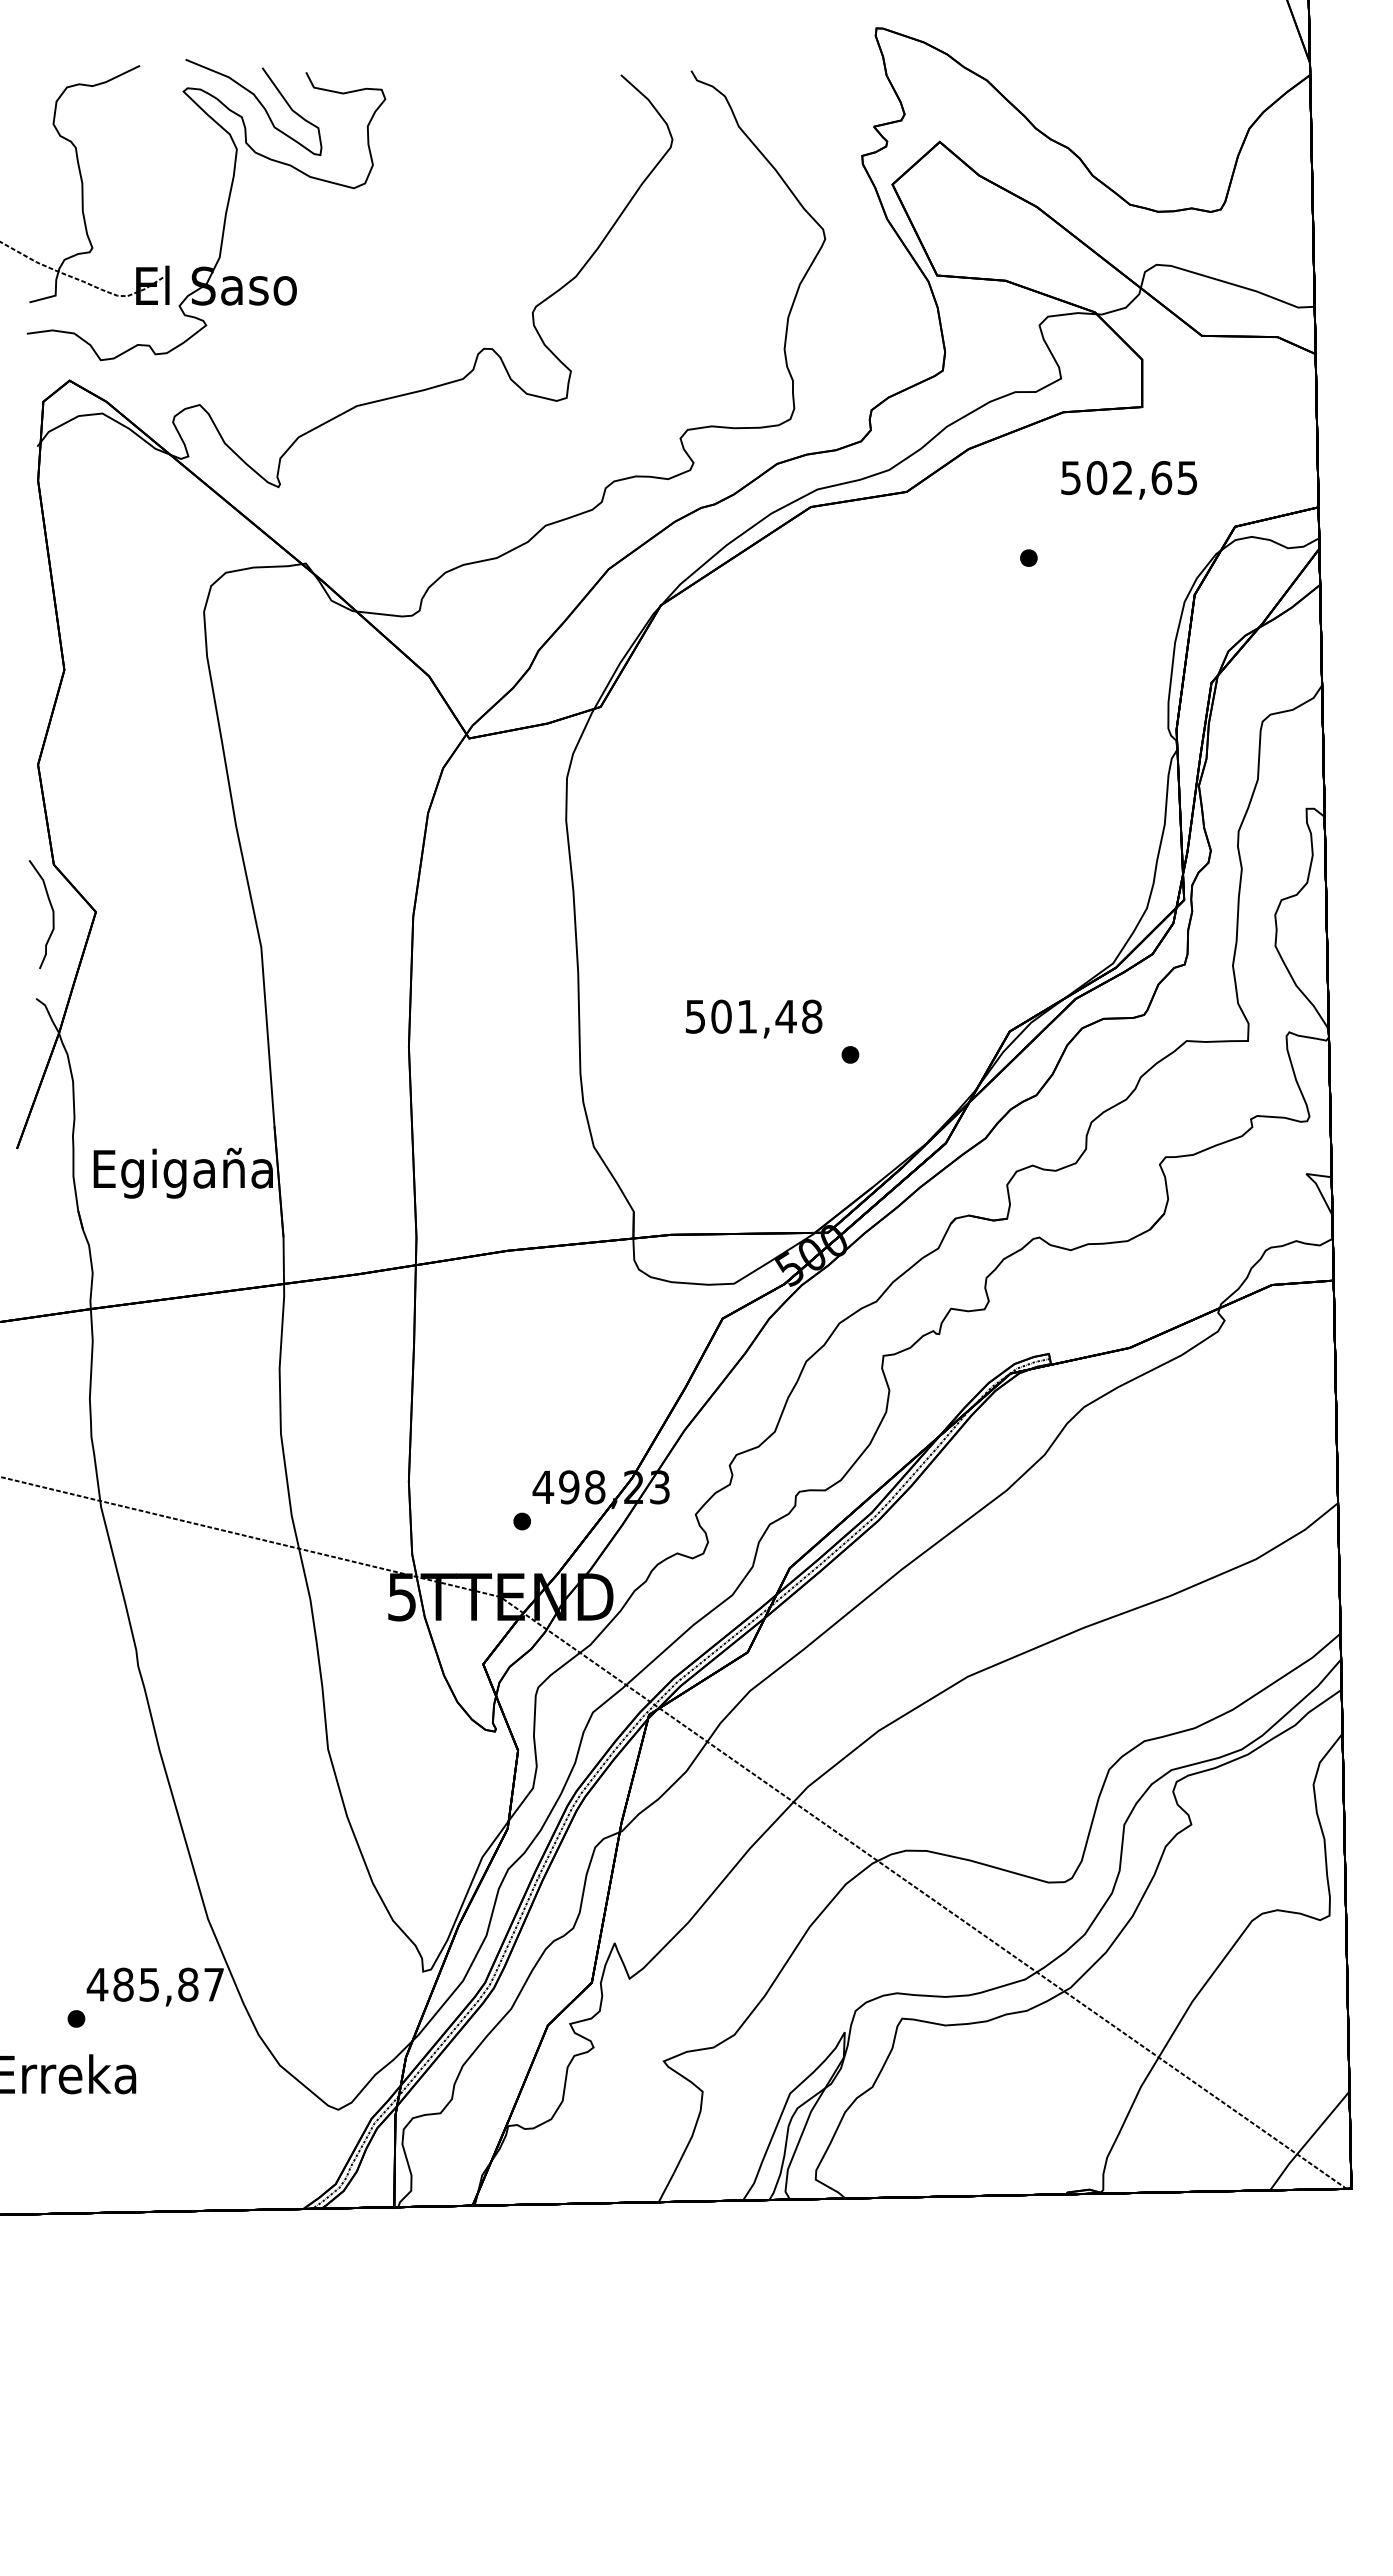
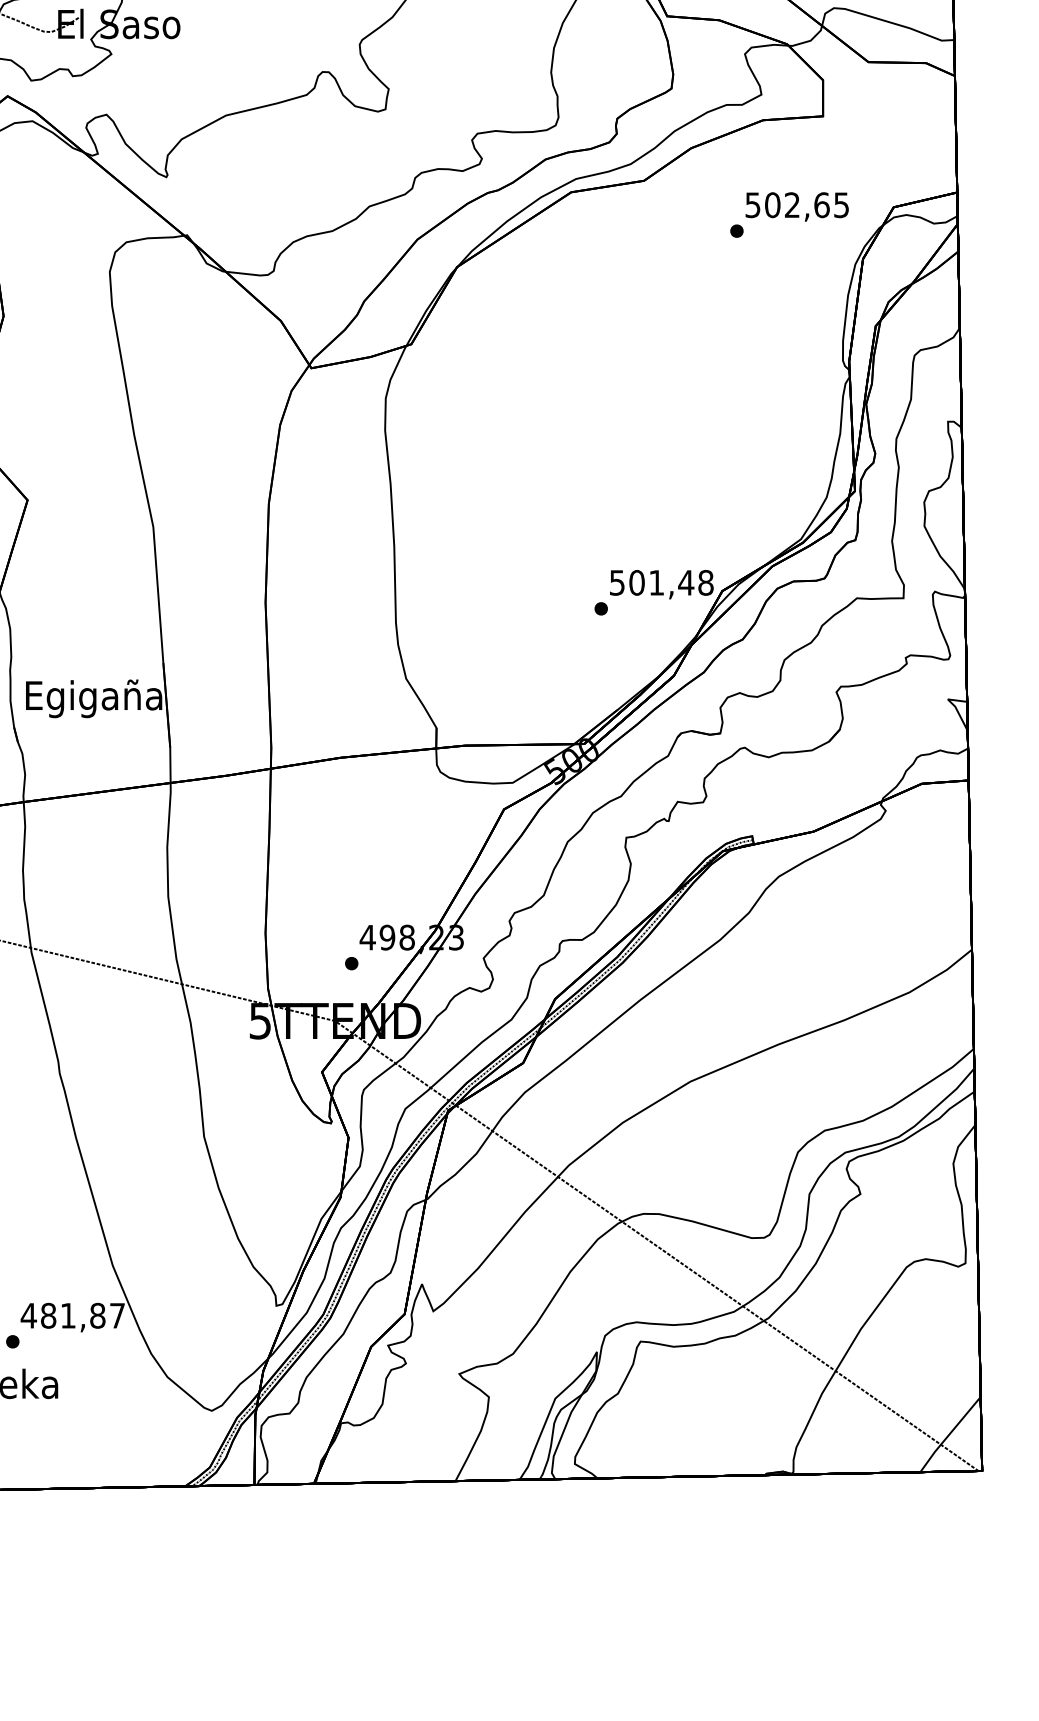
text: (1128, 480) -> (796, 207), moved
text: (754, 1018) -> (662, 584), moved
text: (148, 1984) -> (67, 1315), 485,87 -> 481,87

